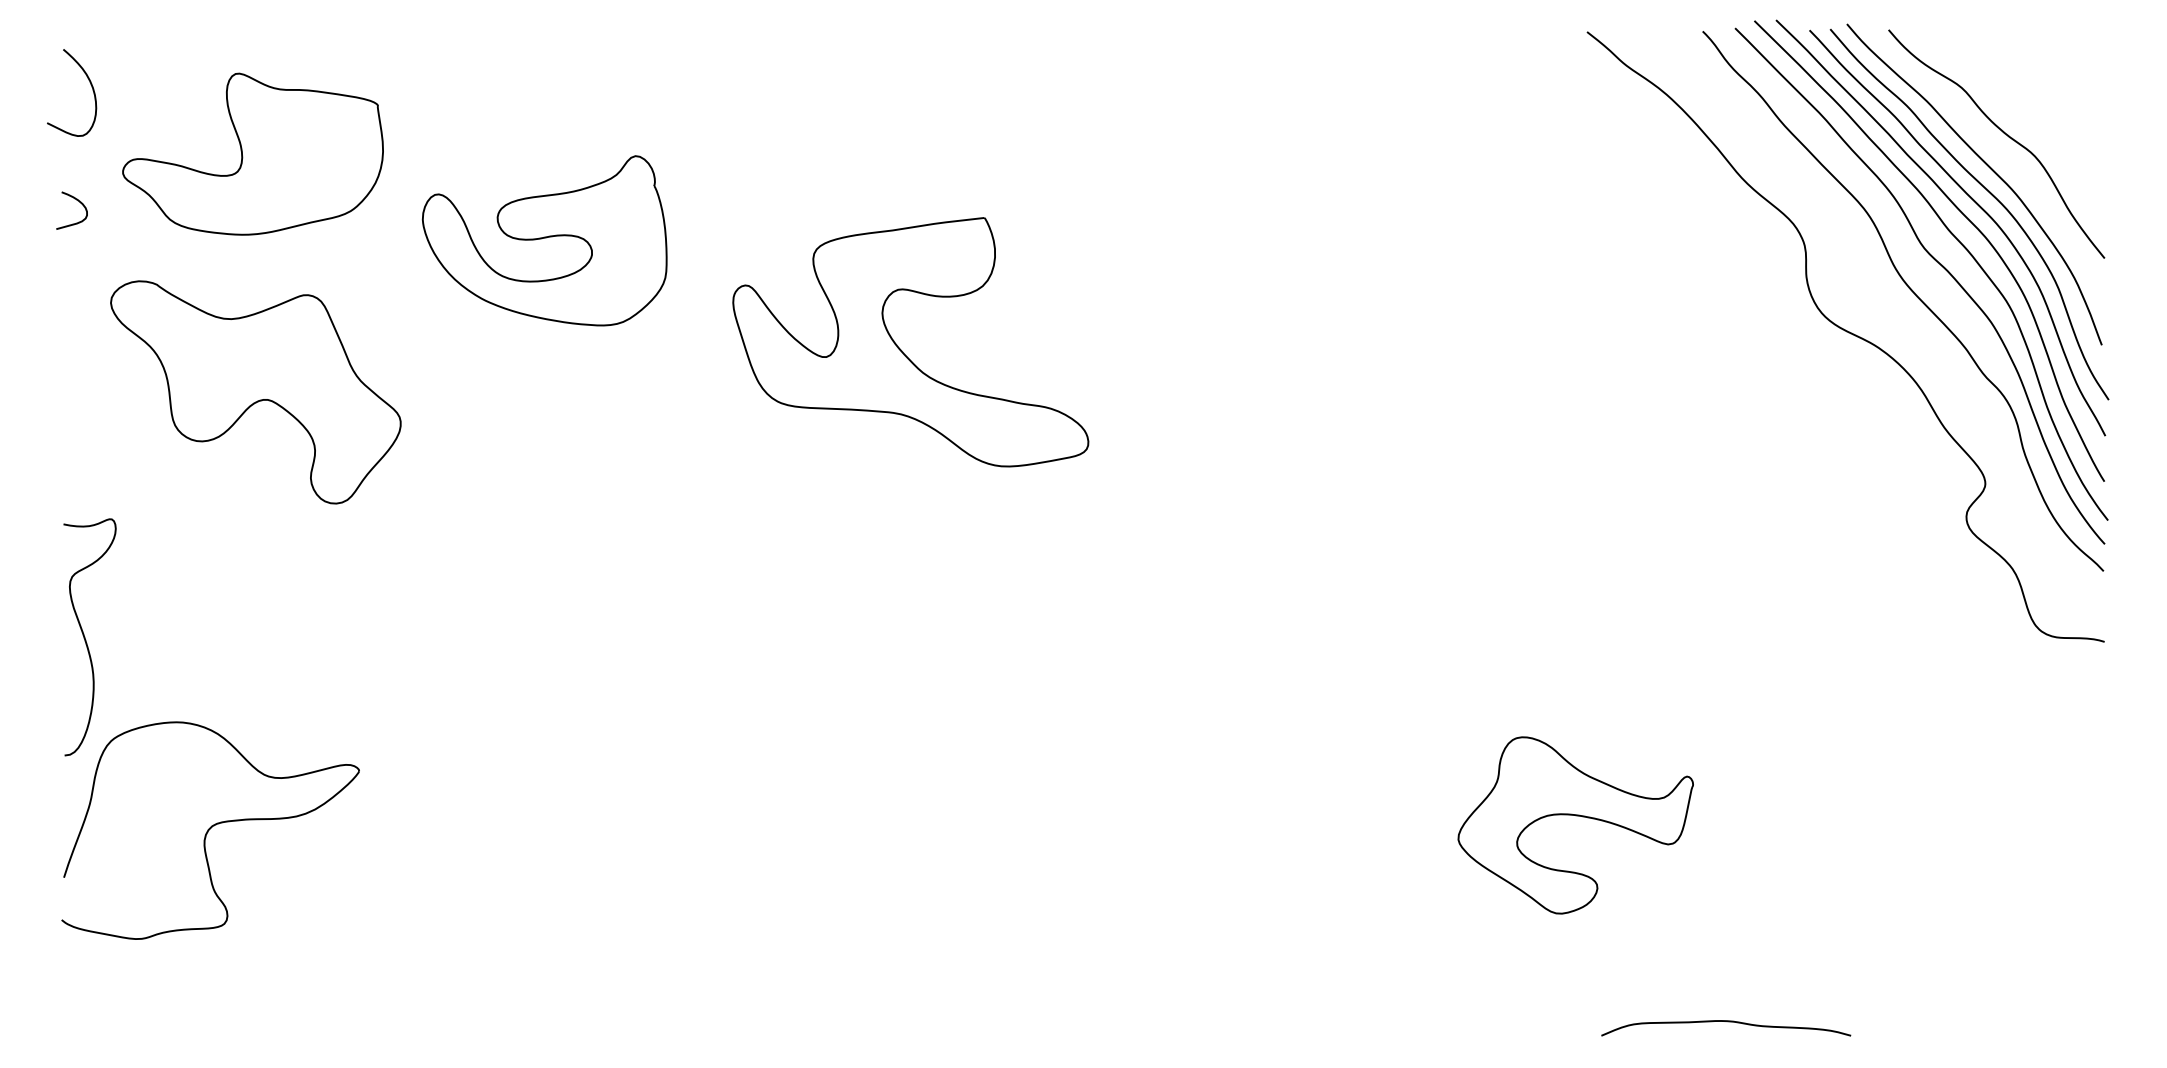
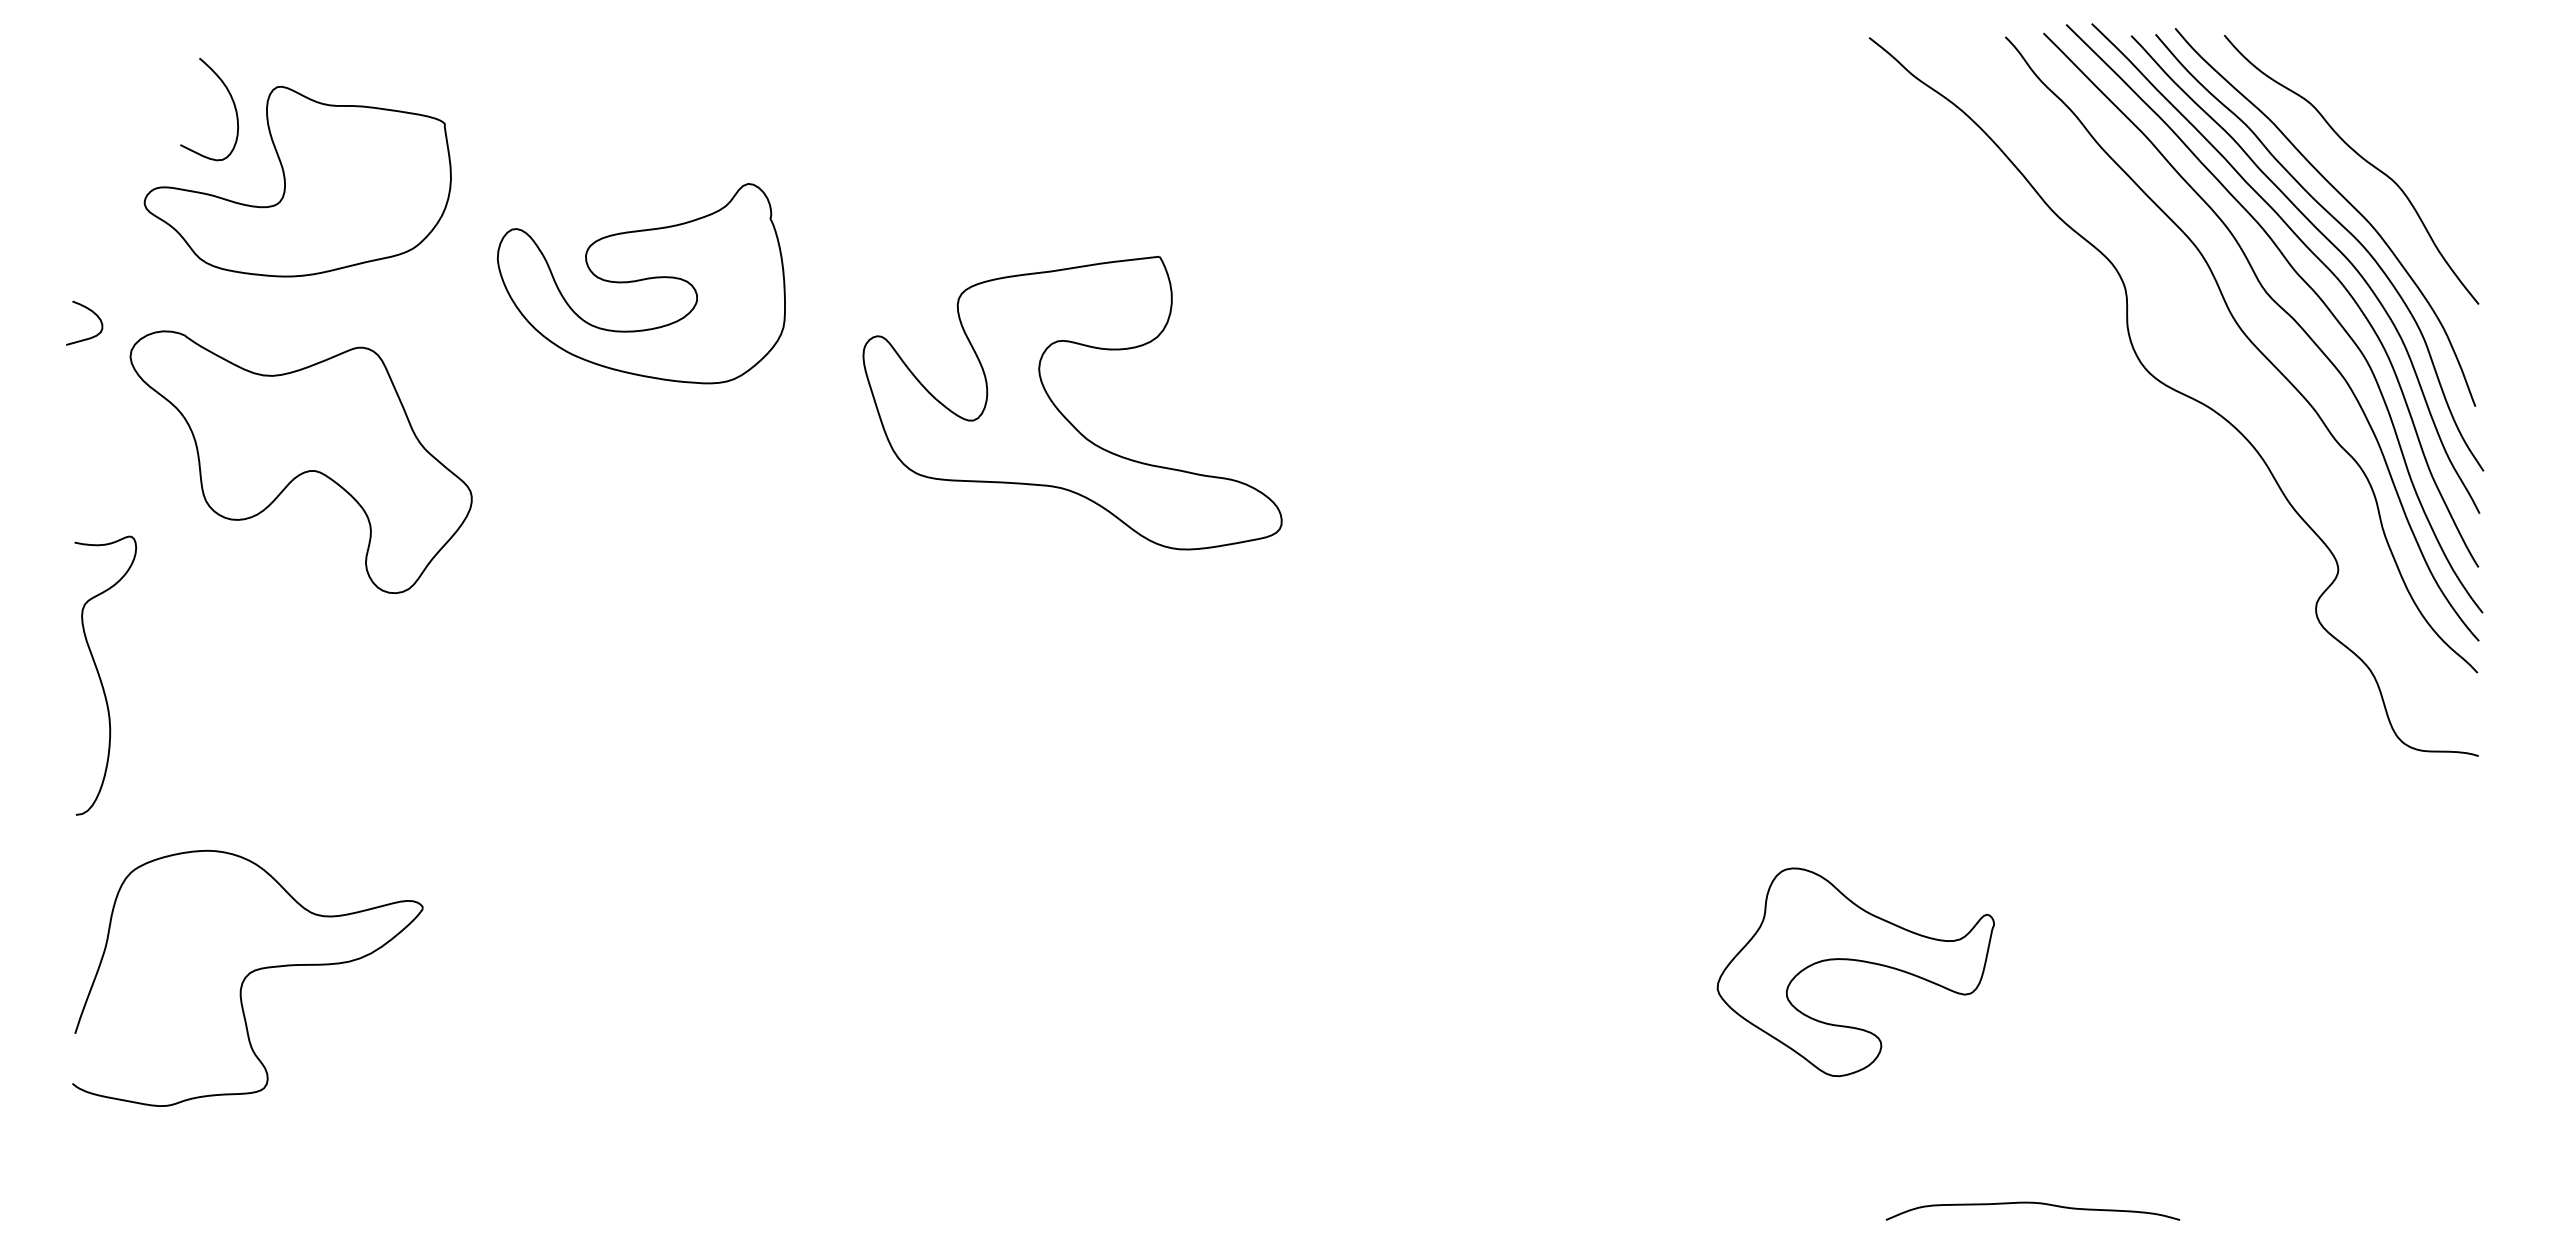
curve: (91, 87) -> (232, 102), moved
curve: (77, 200) -> (90, 311), moved
curve: (85, 638) -> (100, 676), moved

